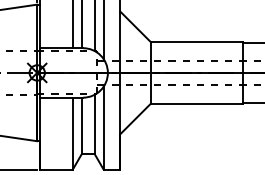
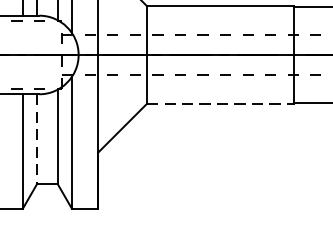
line: (197, 103) -> (221, 103), solid -> dashed
line: (81, 126) -> (36, 140), solid -> dashed

